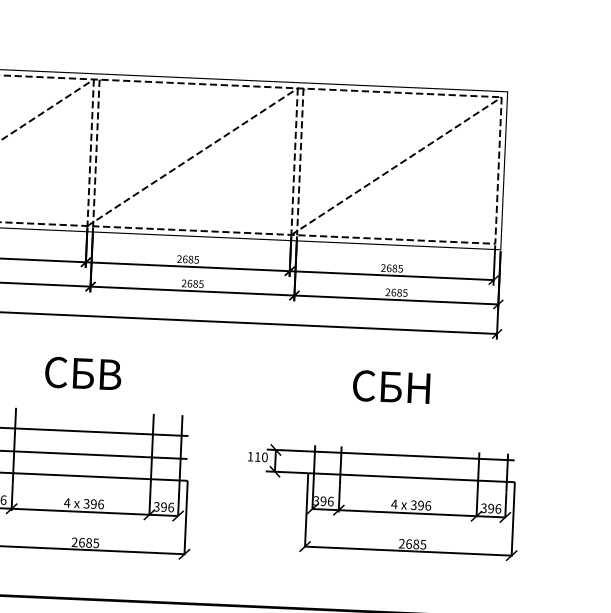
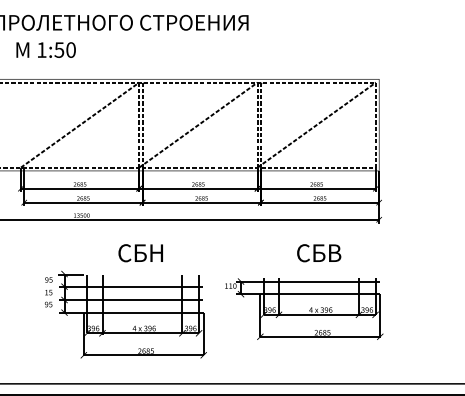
text: (112, 373) -> (157, 252), СБВ -> СБН
text: (421, 387) -> (336, 252), СБН -> СБВ
part: (383, 501) -> (304, 308), moved

